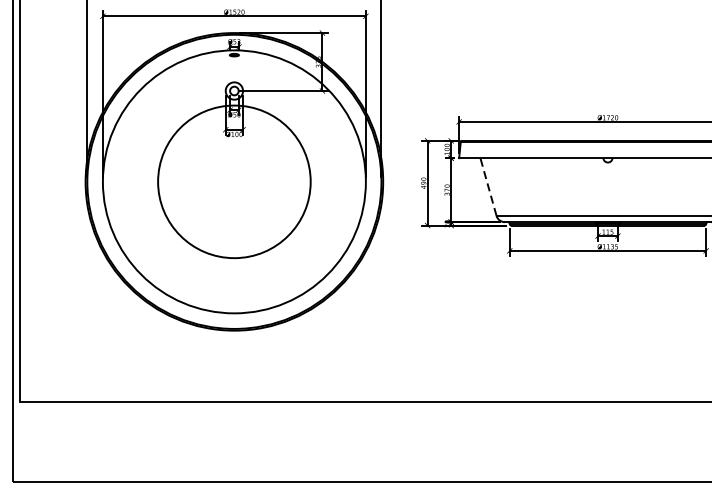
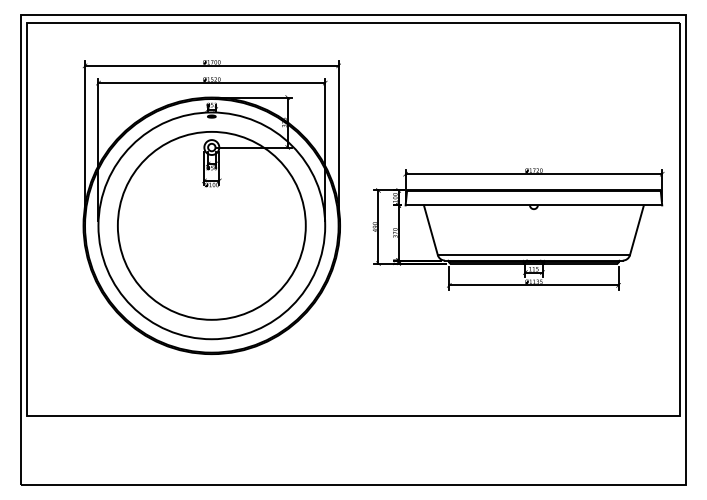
circle: (234, 181) -> (211, 225), size x1.43
line: (488, 187) -> (430, 230), dashed -> solid

